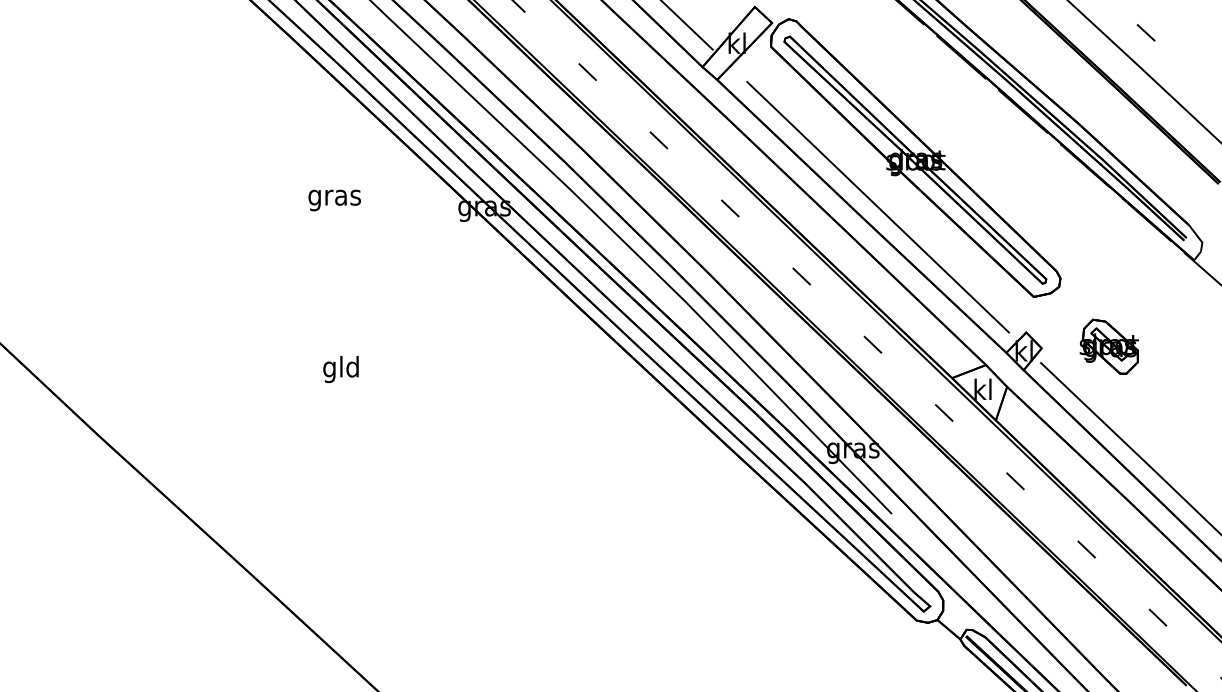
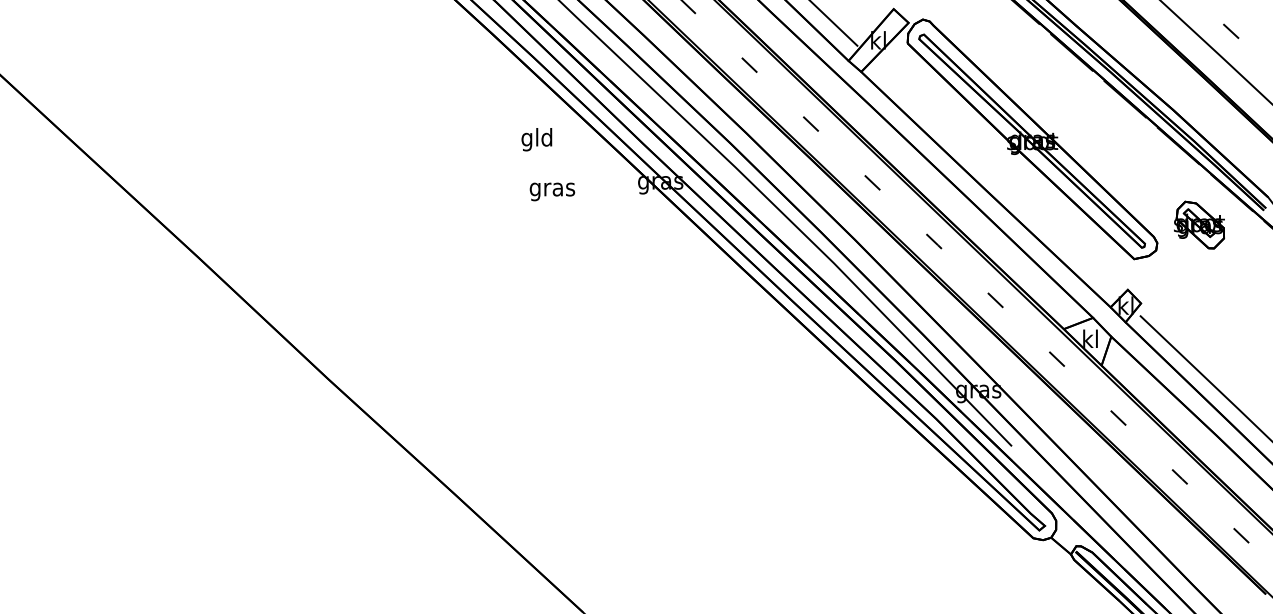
text: (334, 199) -> (552, 191), moved
line: (877, 206) -> (999, 181), removed
part: (1109, 346) -> (1199, 224), moved
text: (340, 369) -> (536, 139), moved

